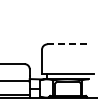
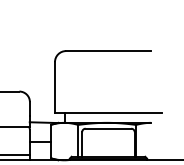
line: (68, 44) -> (109, 51), dashed -> solid

